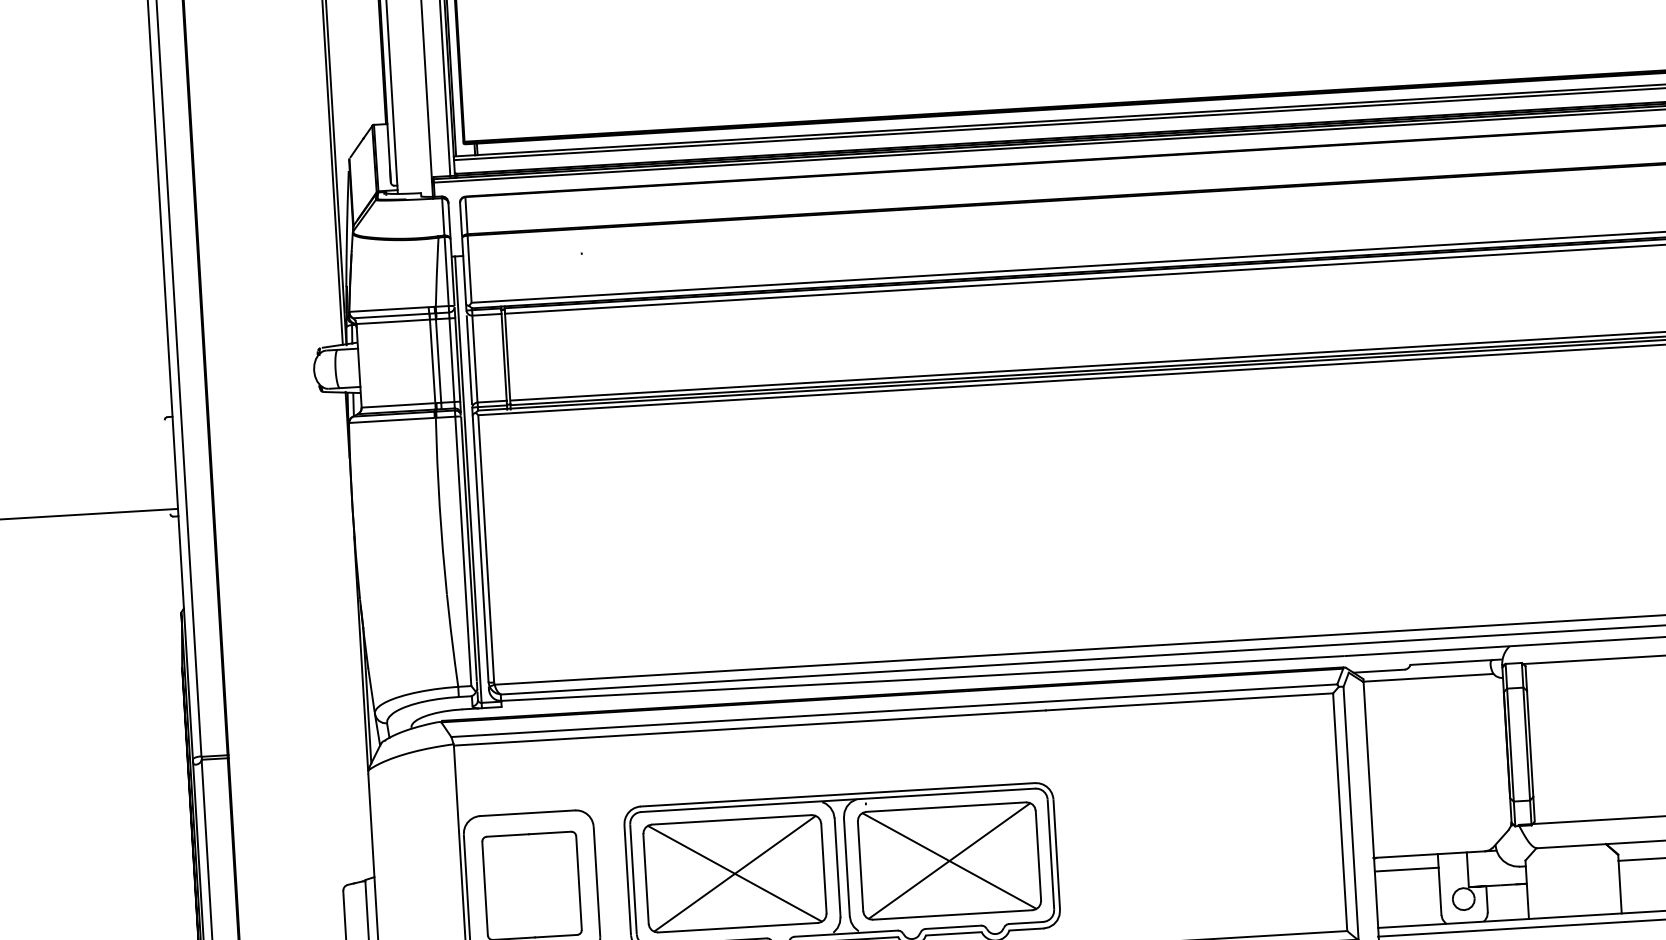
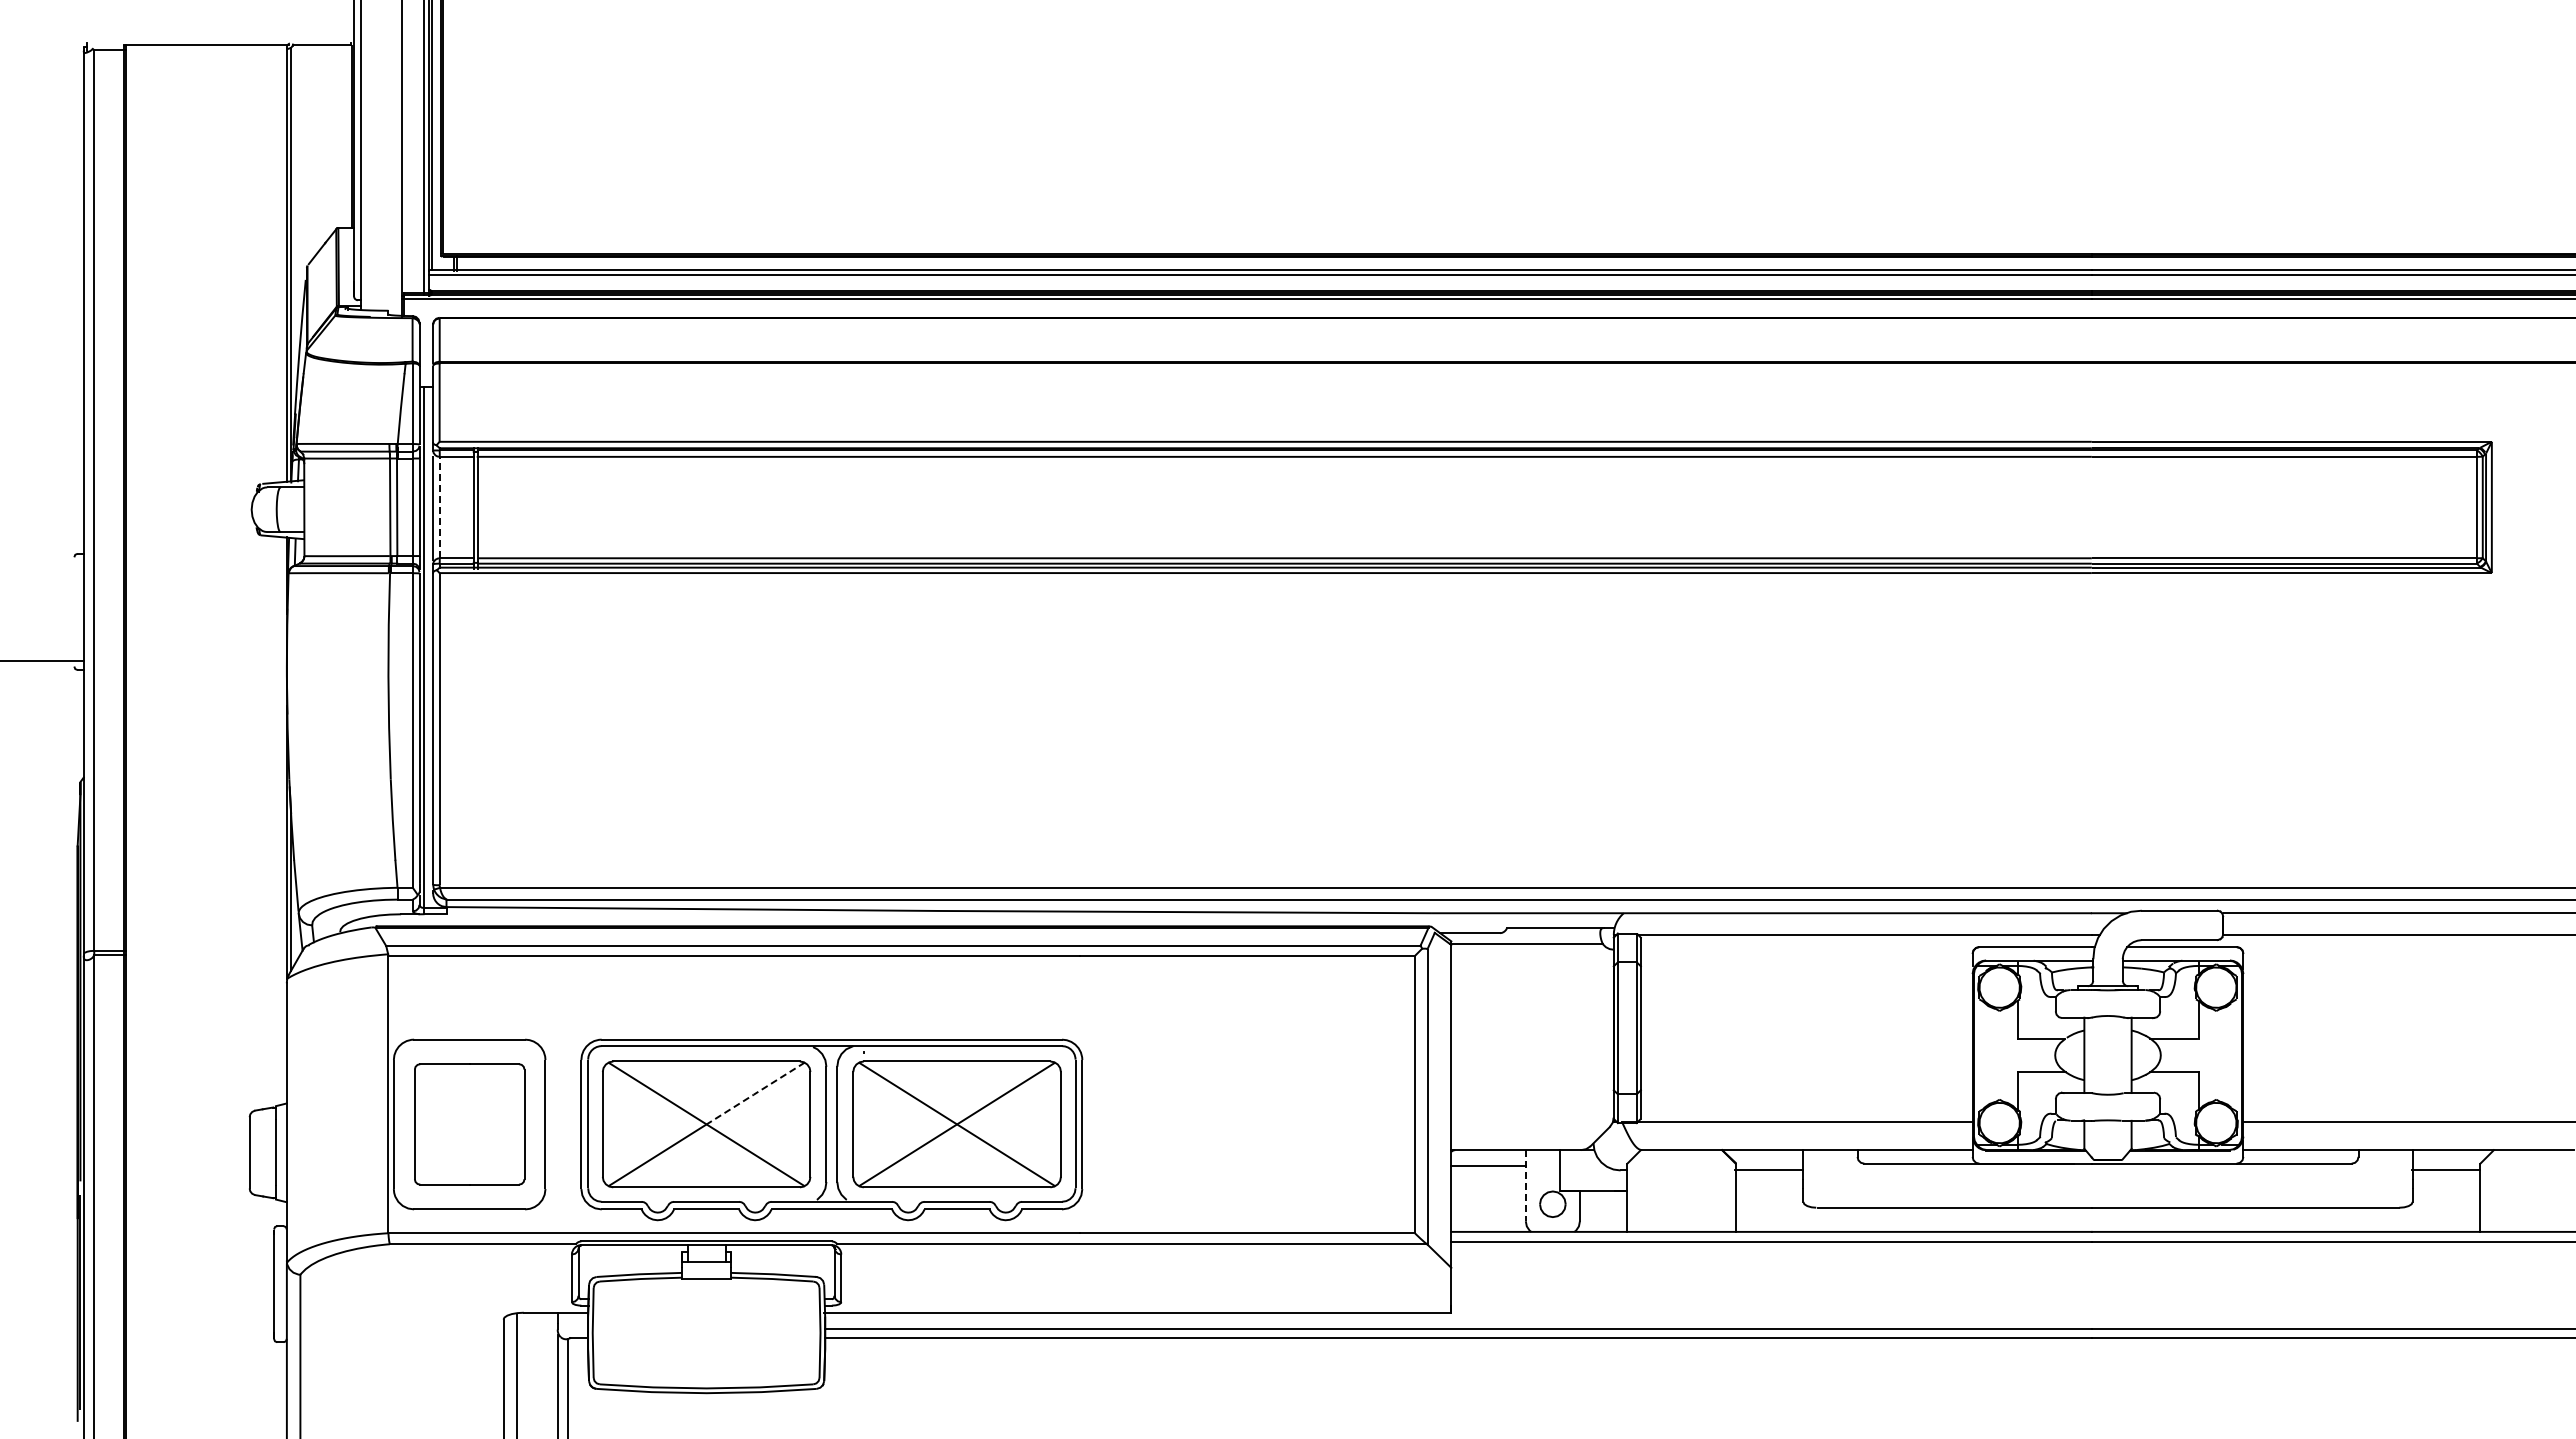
line: (474, 359) -> (439, 507), solid -> dashed
line: (775, 844) -> (755, 1093), solid -> dashed
line: (1439, 884) -> (1525, 1185), solid -> dashed

